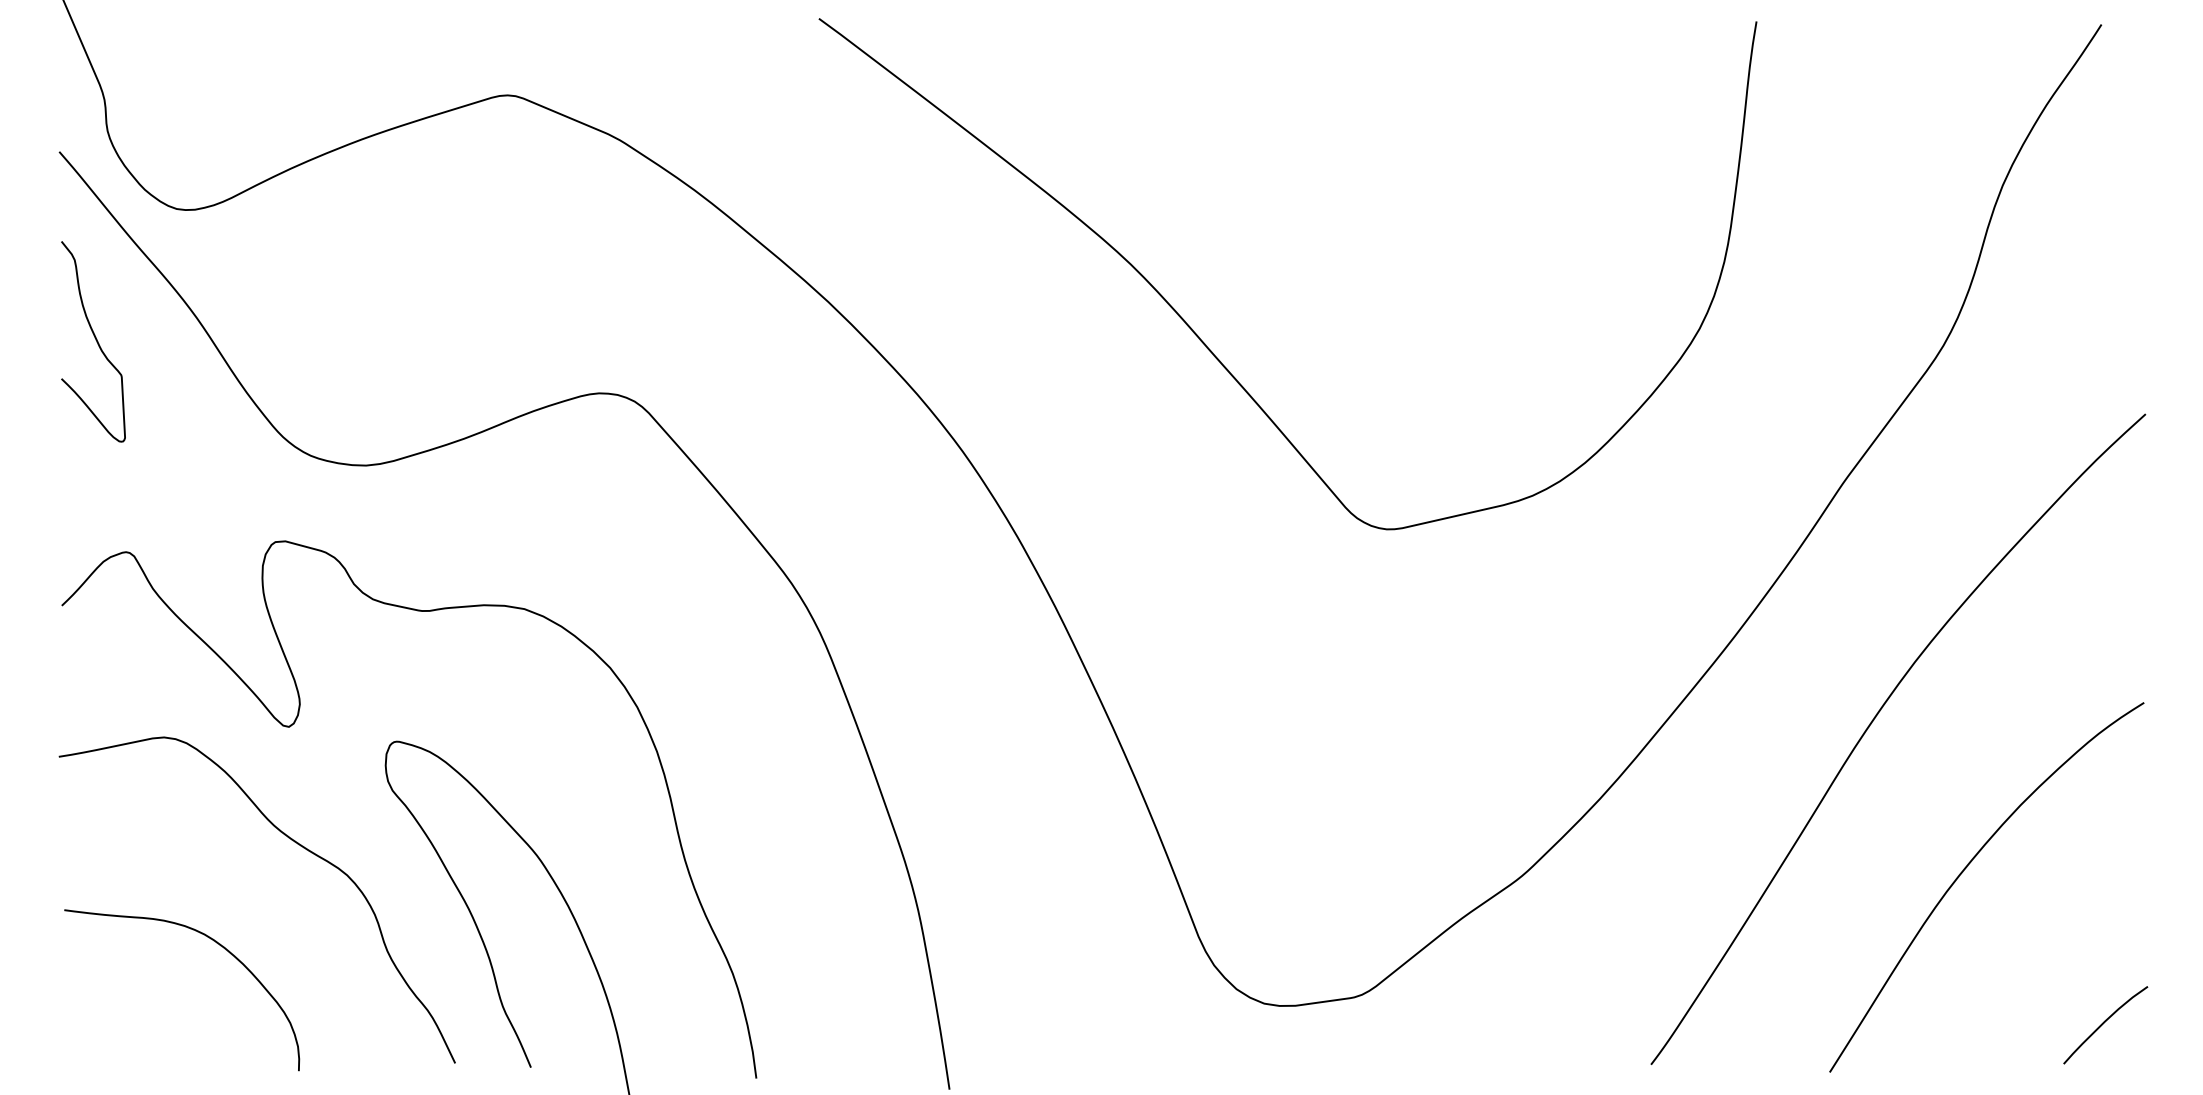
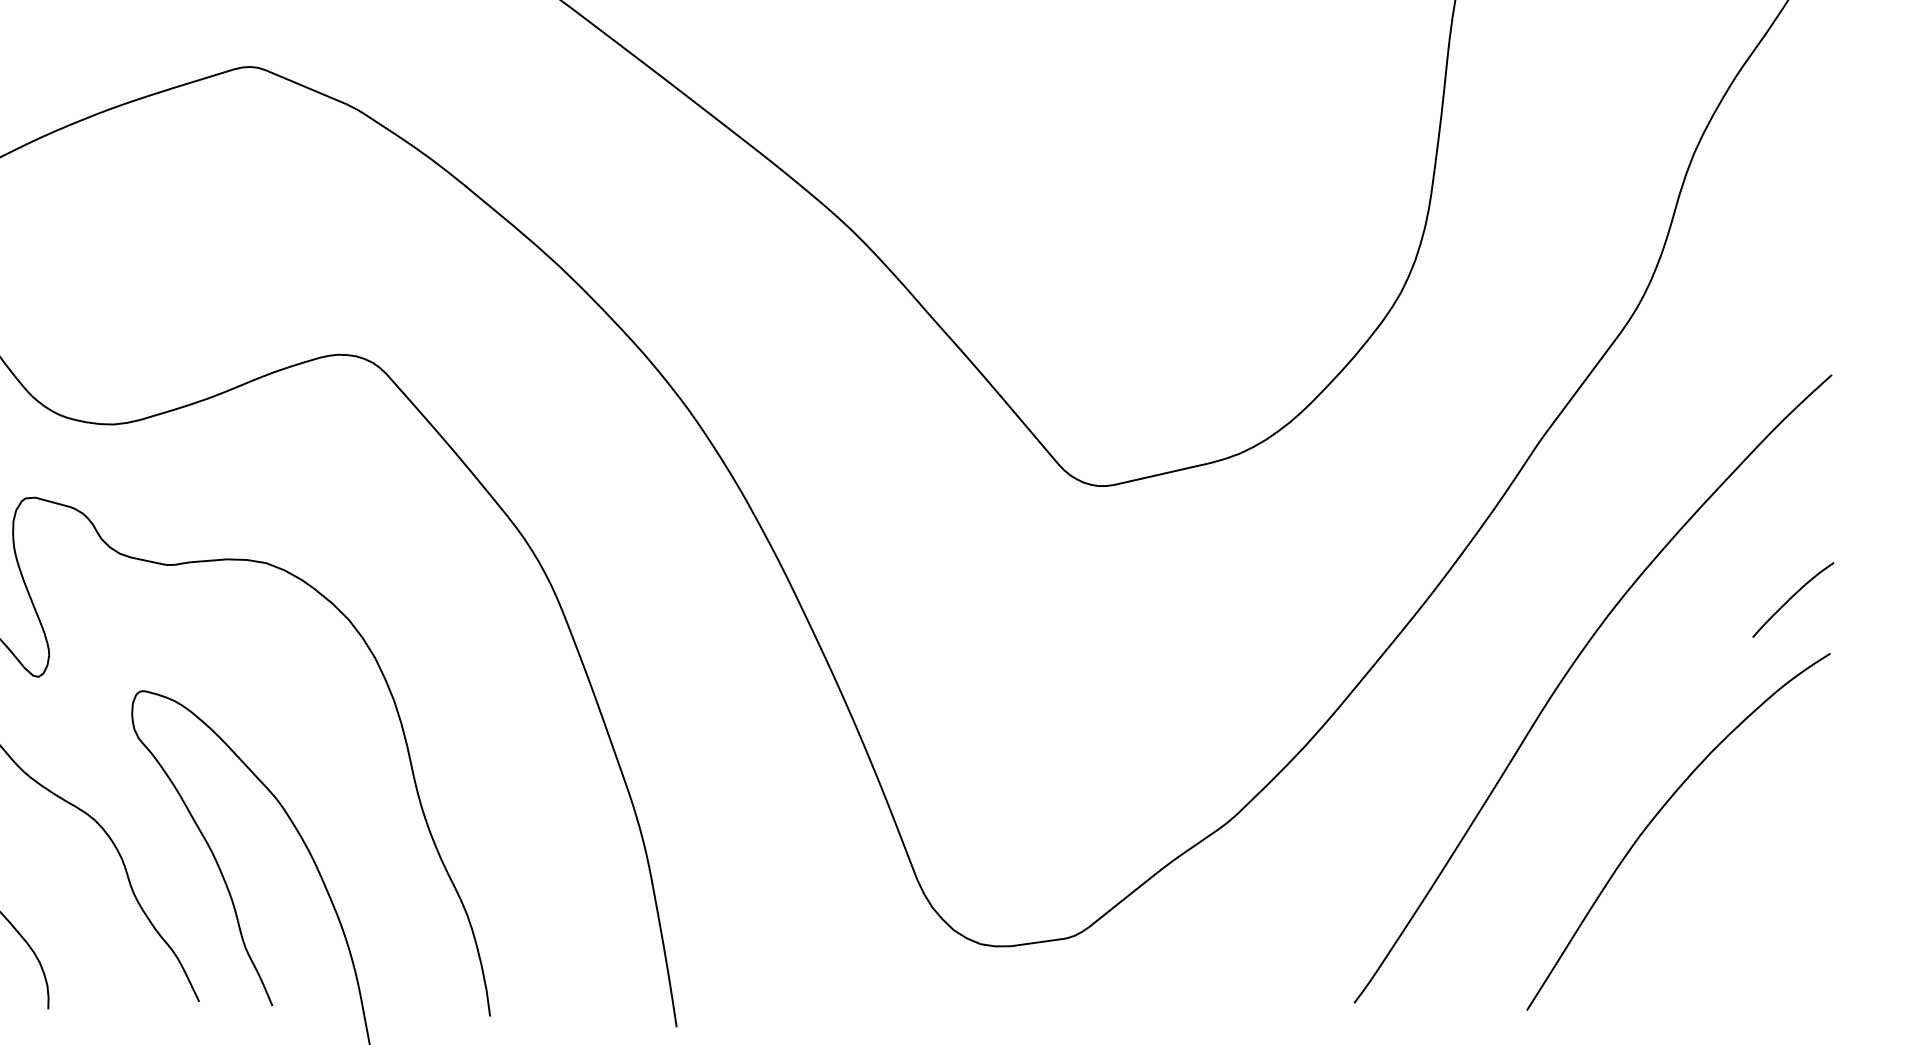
curve: (2104, 1023) -> (1792, 598), moved

